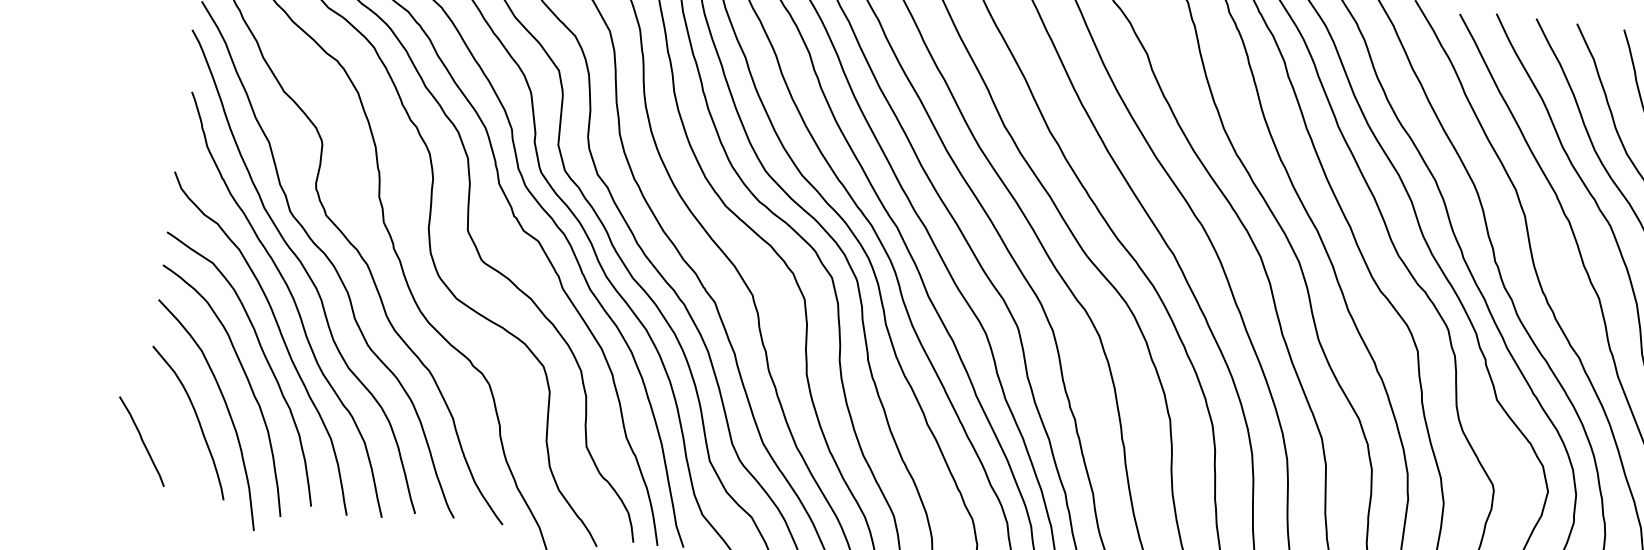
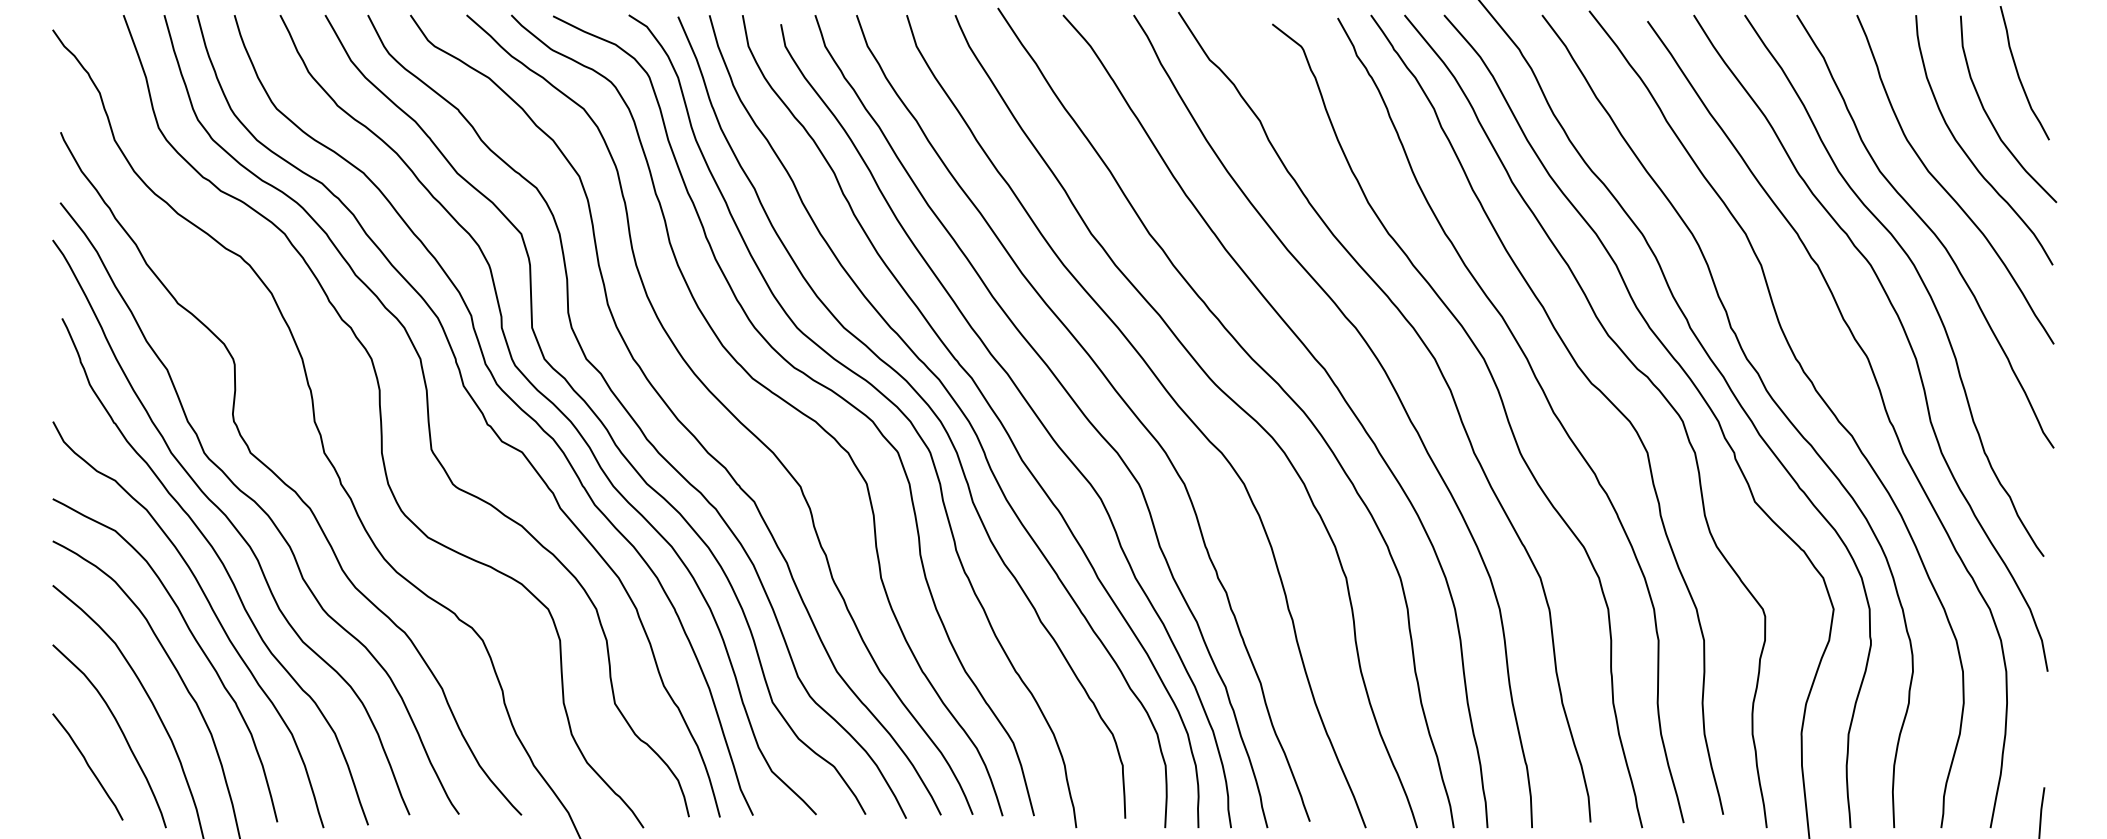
curve: (141, 441) -> (87, 766), moved

